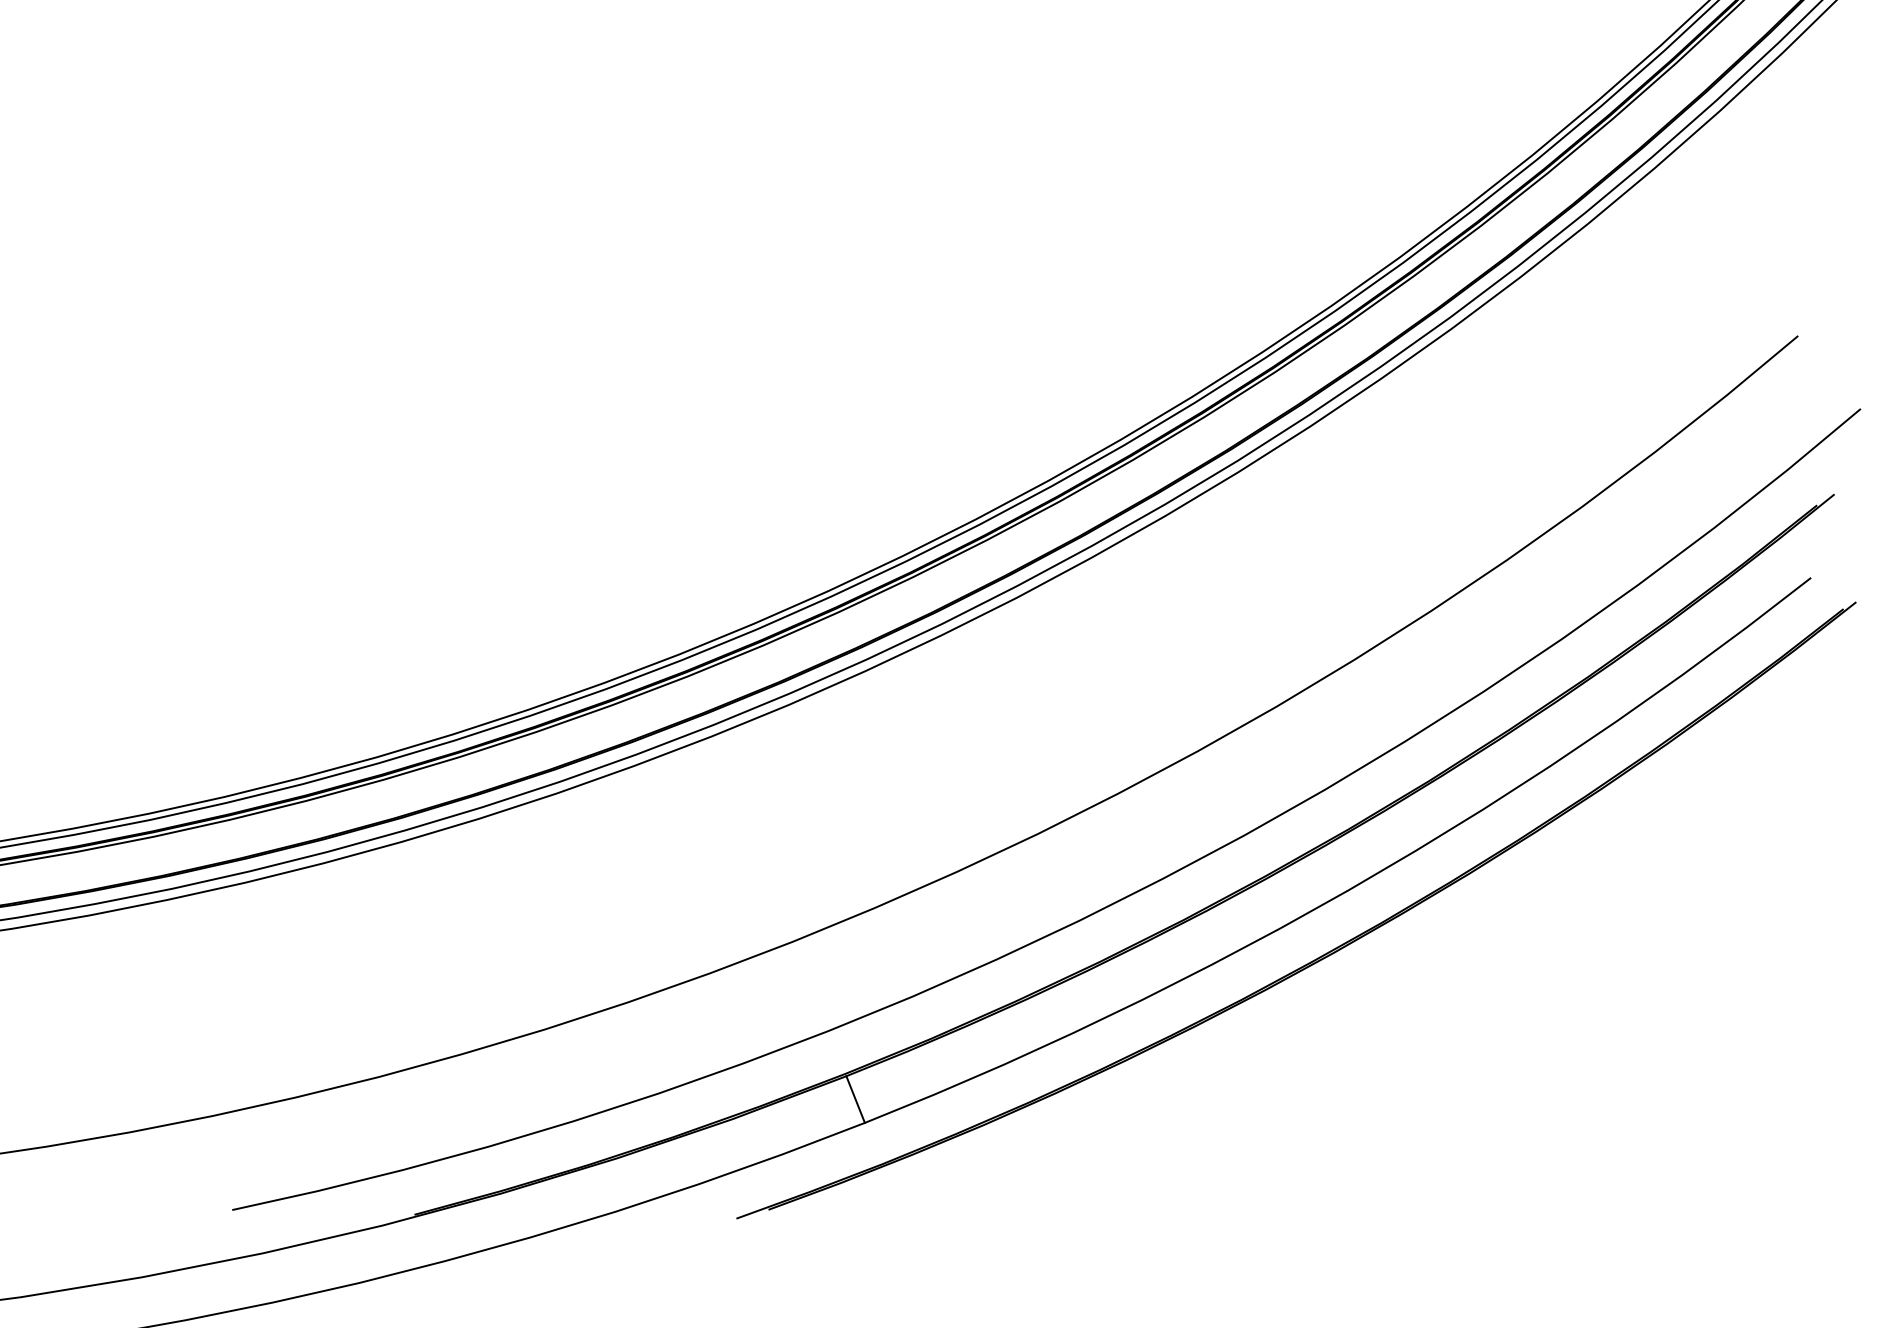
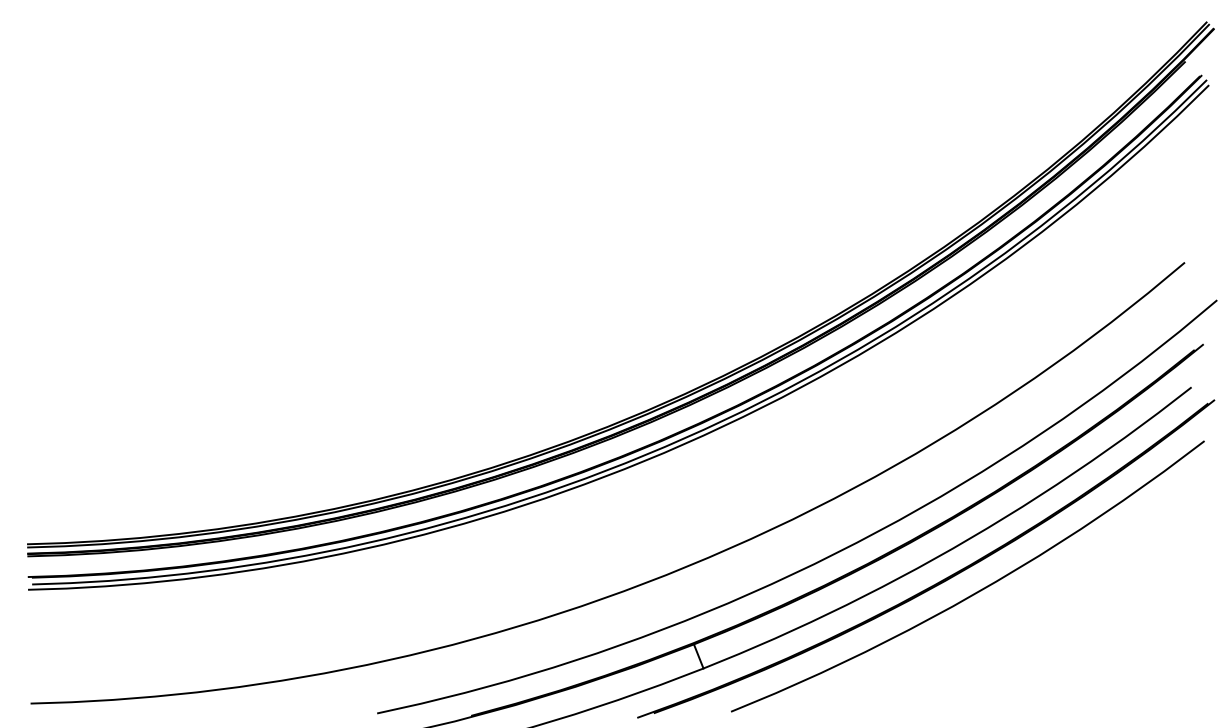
curve: (1394, 973) -> (976, 591), added

